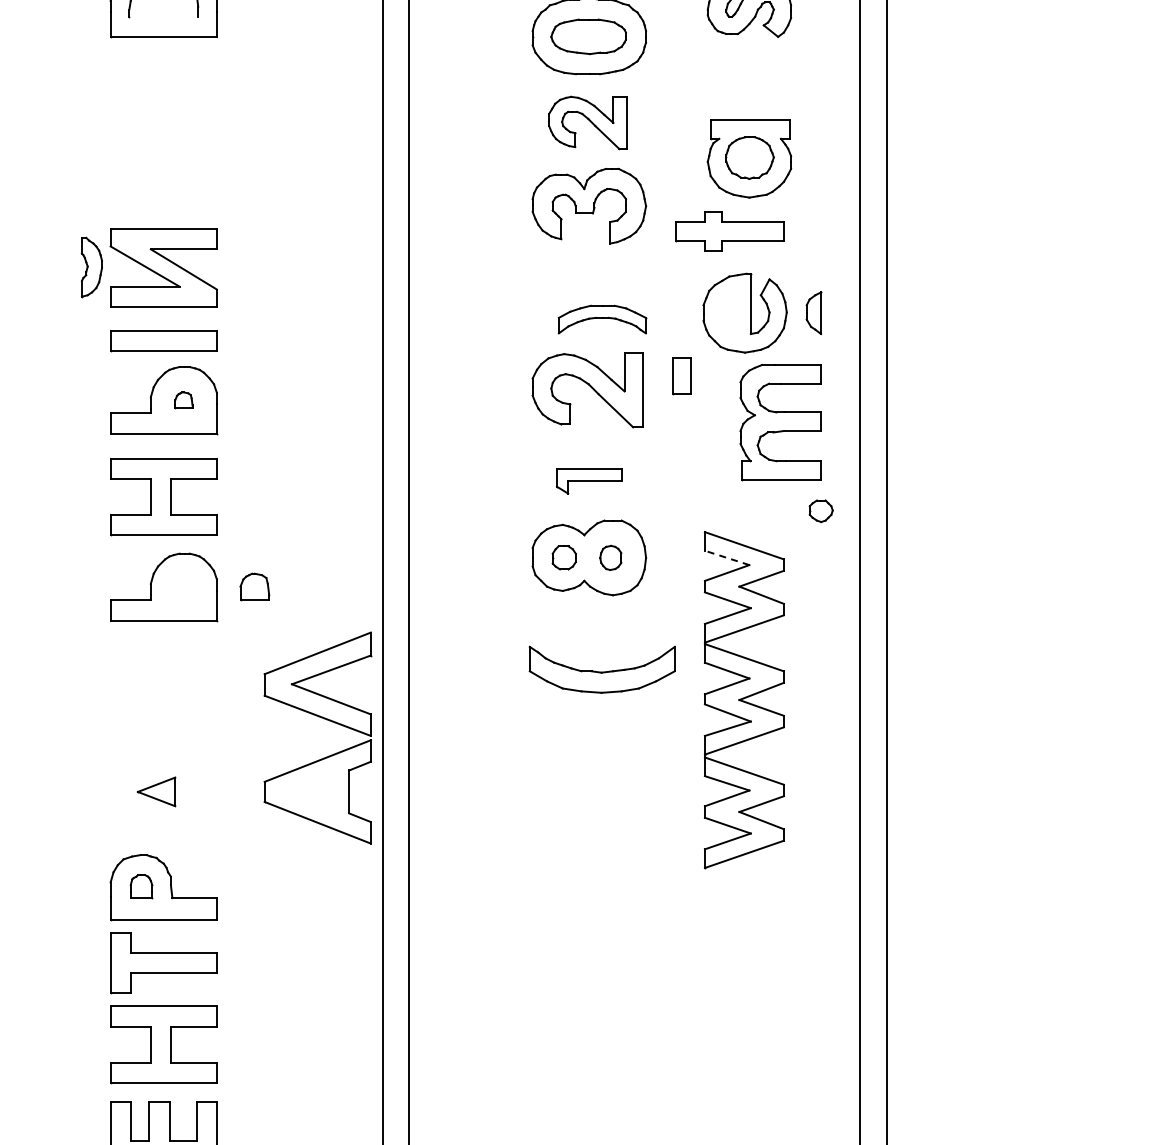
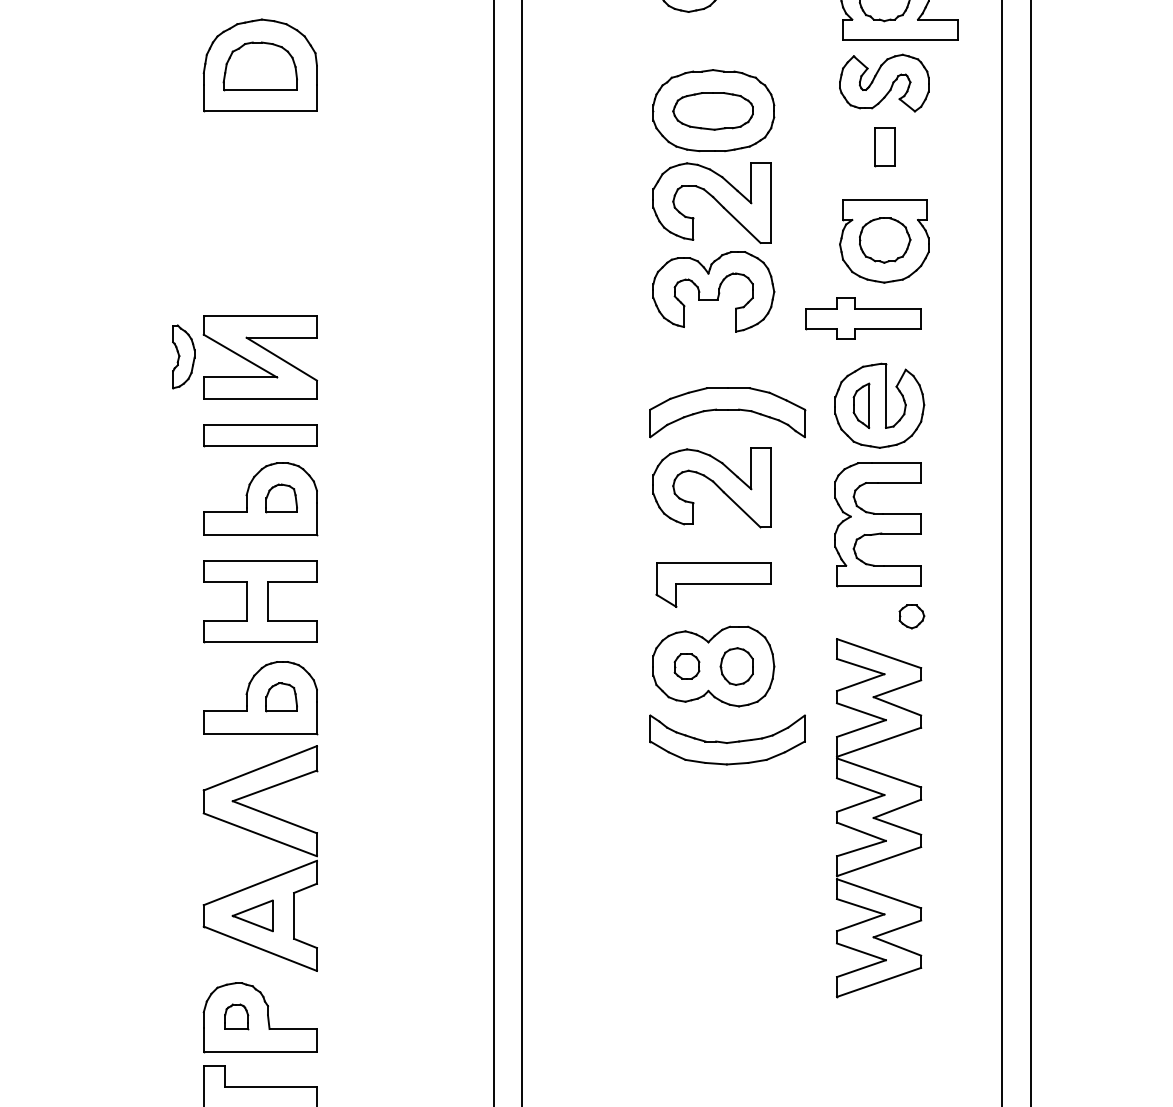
line: (163, 16) -> (260, 89), added
part: (587, 122) -> (711, 202), size x1.43
part: (813, 313) -> (861, 406), moved
part: (602, 319) -> (727, 412), size x1.67
part: (681, 376) -> (884, 148), moved
part: (183, 400) -> (281, 498), size x1.67
part: (780, 422) -> (878, 524), moved
part: (588, 480) -> (712, 584), size x1.67
part: (820, 511) -> (911, 617), moved
part: (610, 557) -> (736, 666), size x1.43
line: (726, 557) -> (859, 666), dashed -> solid
part: (254, 586) -> (281, 697), moved
part: (601, 669) -> (726, 739), moved
part: (326, 720) -> (269, 839), moved

